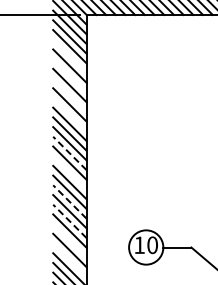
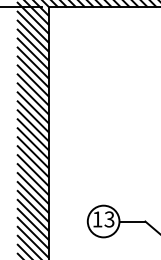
line: (69, 56) -> (32, 45), added
line: (69, 75) -> (32, 62), added
line: (69, 94) -> (32, 80), added
line: (69, 114) -> (32, 98), added
line: (69, 153) -> (32, 134), dashed -> solid
line: (69, 172) -> (32, 152), added
line: (69, 202) -> (32, 179), dashed -> solid
line: (69, 221) -> (32, 197), dashed -> solid
line: (69, 240) -> (32, 215), added
text: (152, 244) -> (109, 218), 10 -> 13
line: (69, 259) -> (32, 232), added

